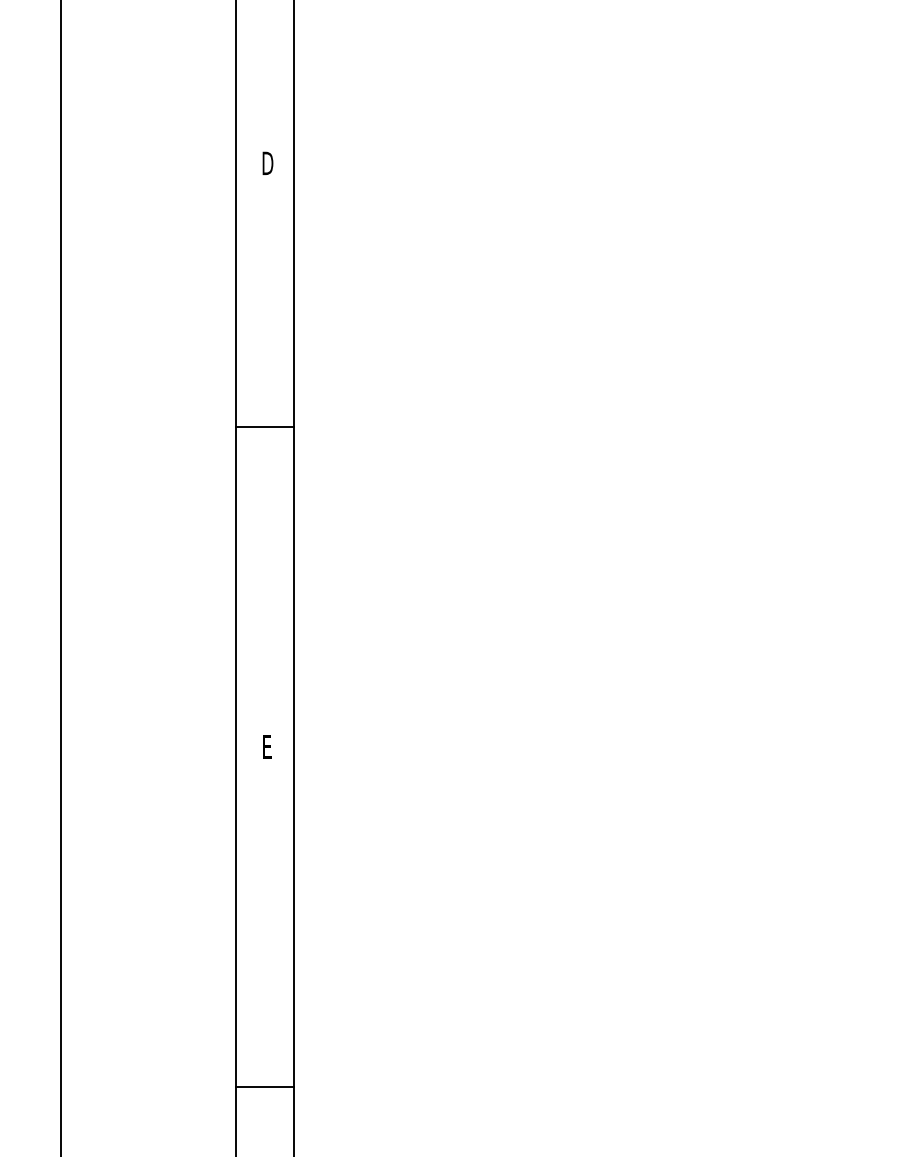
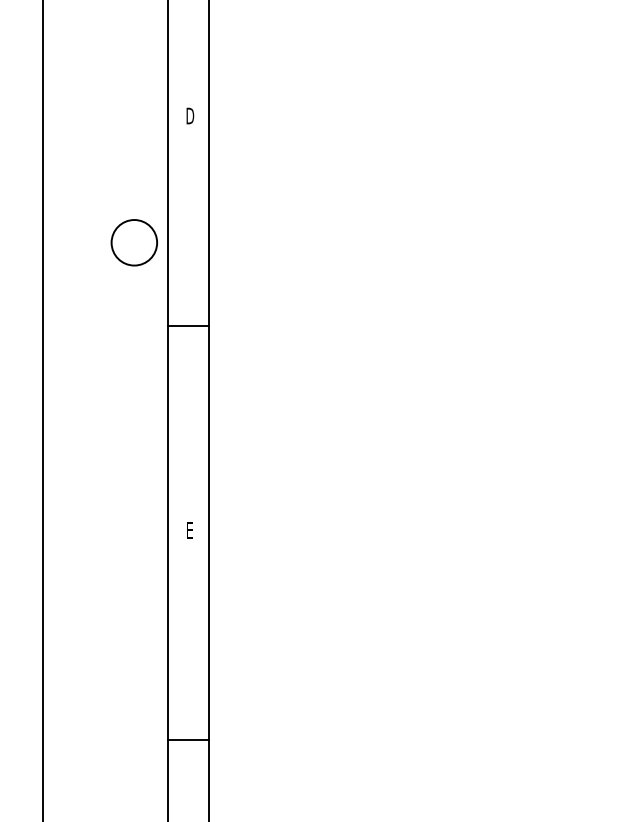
circle: (189, 341) -> (134, 242), added
line: (264, 427) -> (187, 325), moved
line: (264, 1087) -> (187, 740), moved

